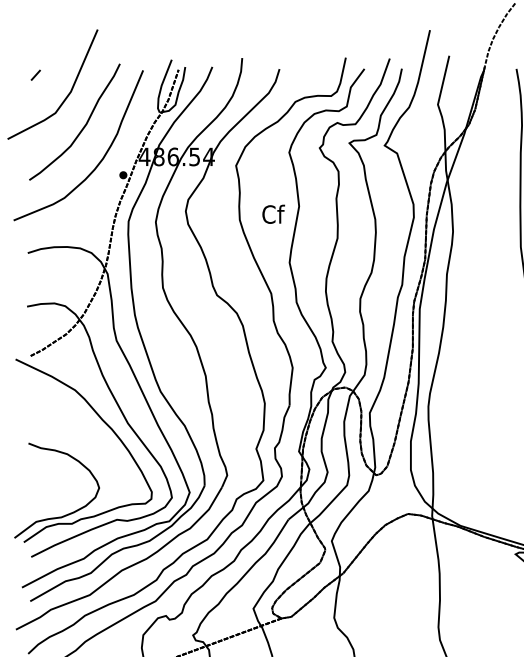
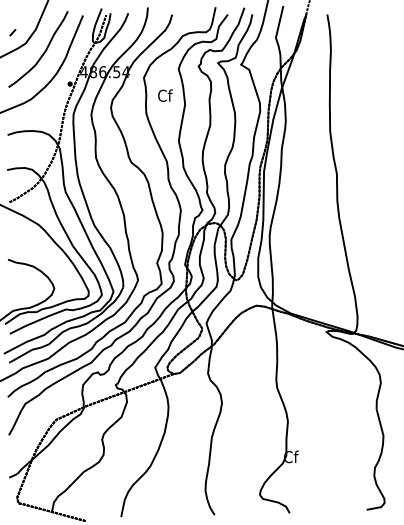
line: (35, 74) -> (12, 32), moved
text: (273, 214) -> (165, 95), moved

